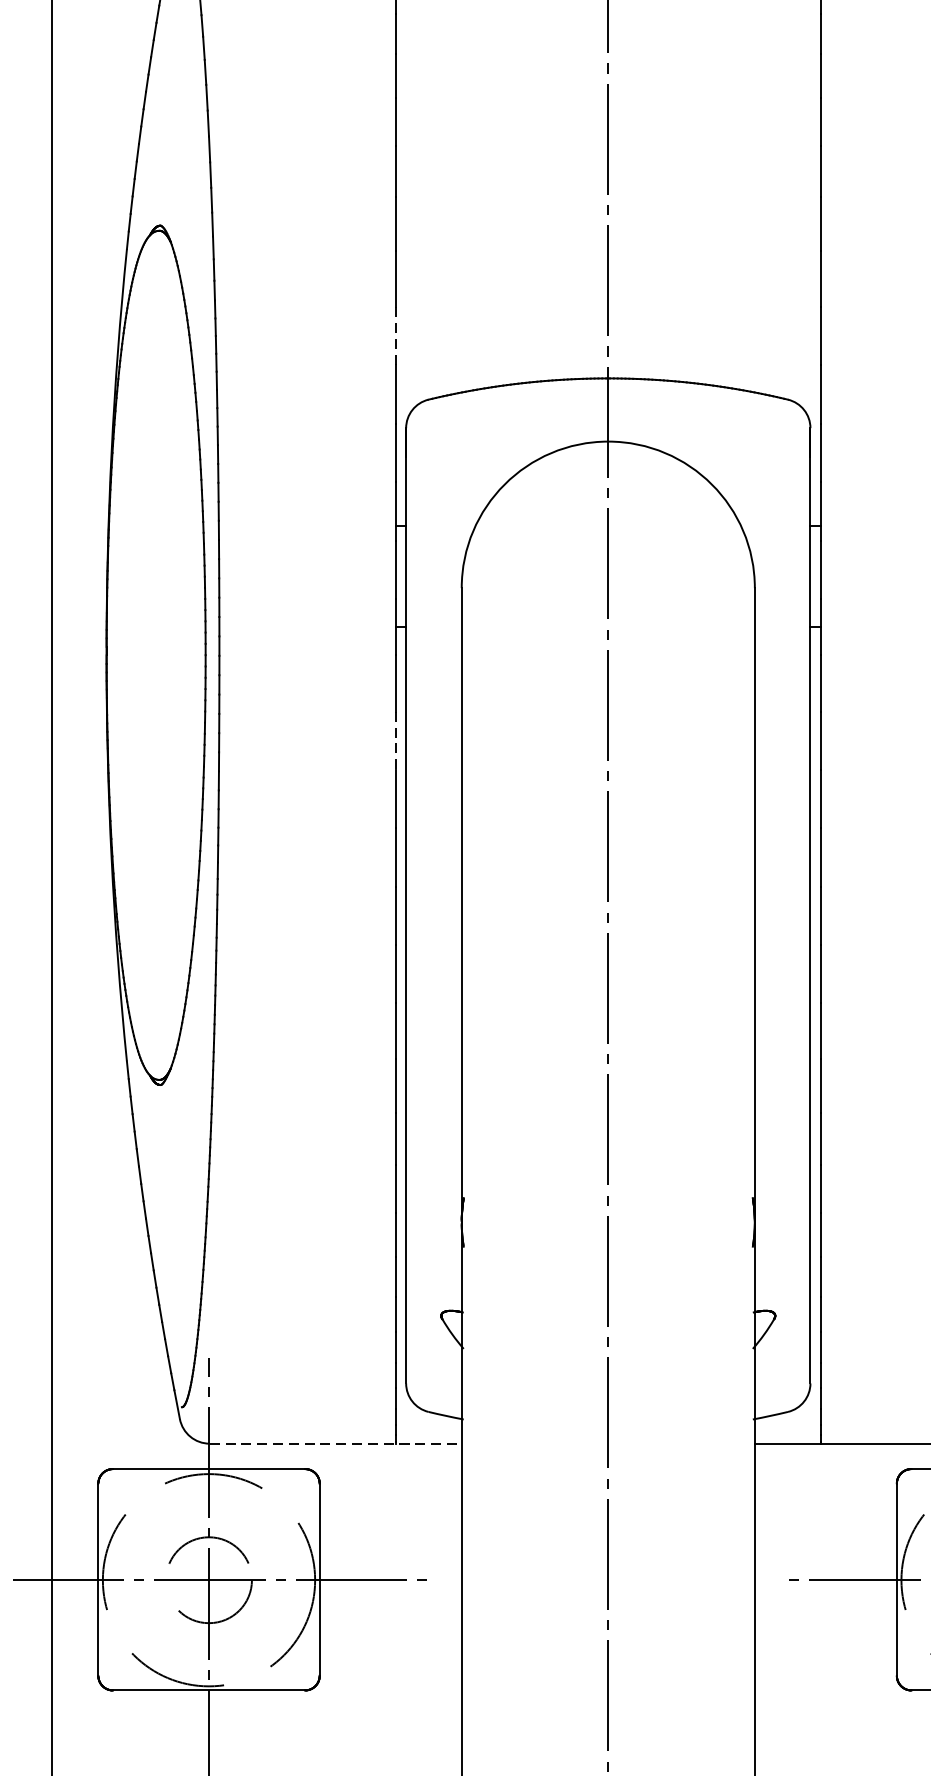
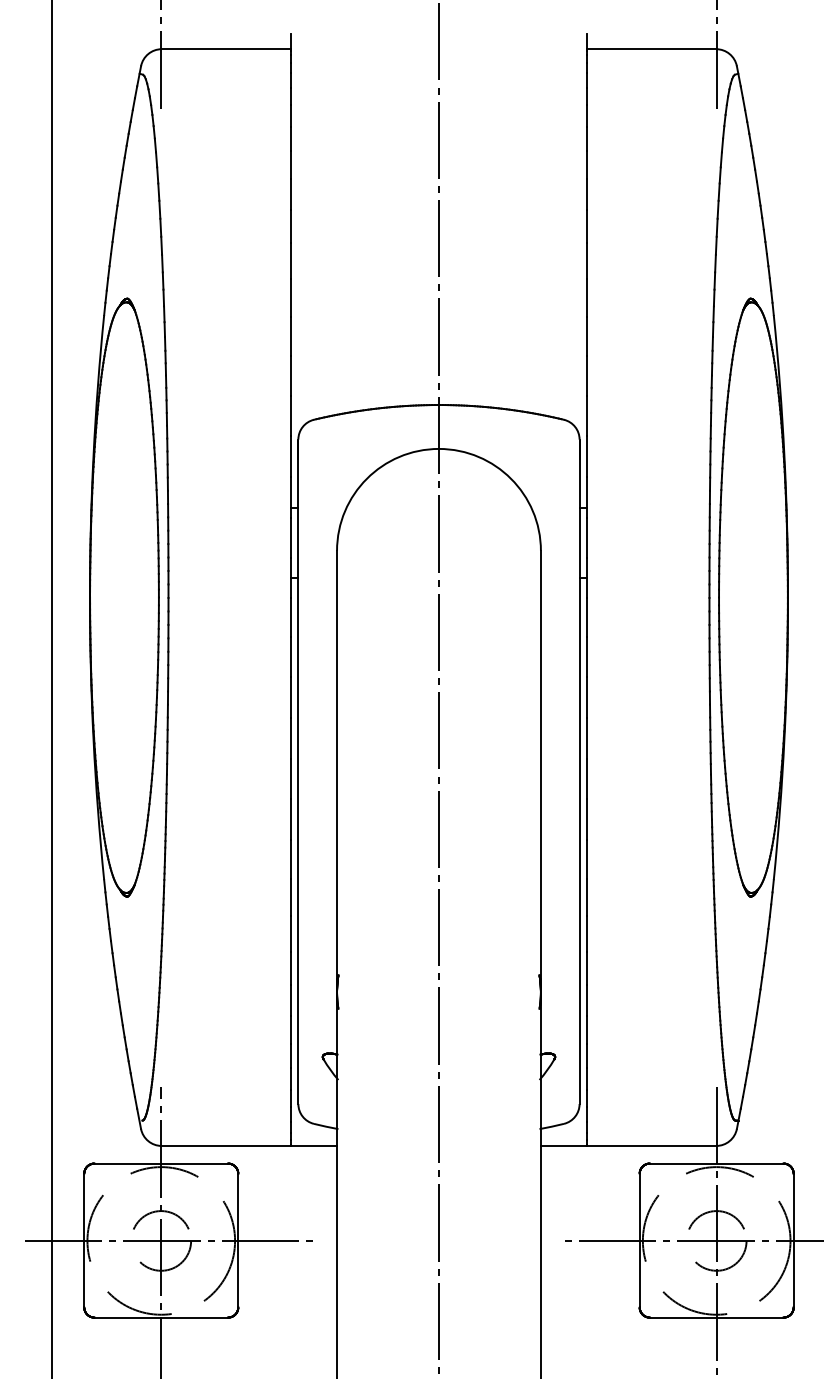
line: (396, 337) -> (291, 376), dashed -> solid
line: (396, 741) -> (291, 657), dashed -> solid
line: (335, 1443) -> (249, 1145), dashed -> solid

